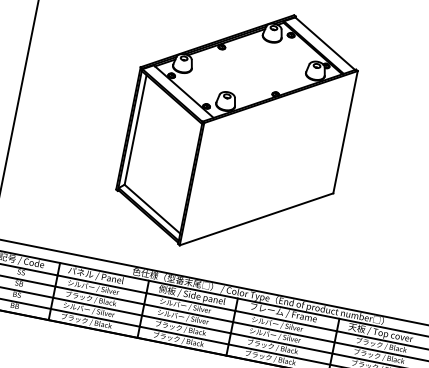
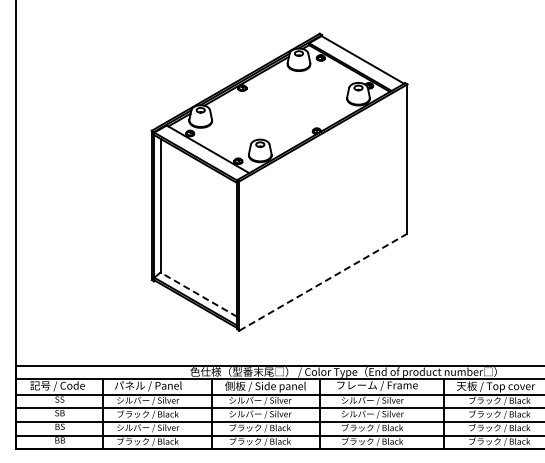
line: (152, 209) -> (198, 294), solid -> dashed
line: (256, 219) -> (323, 282), solid -> dashed

